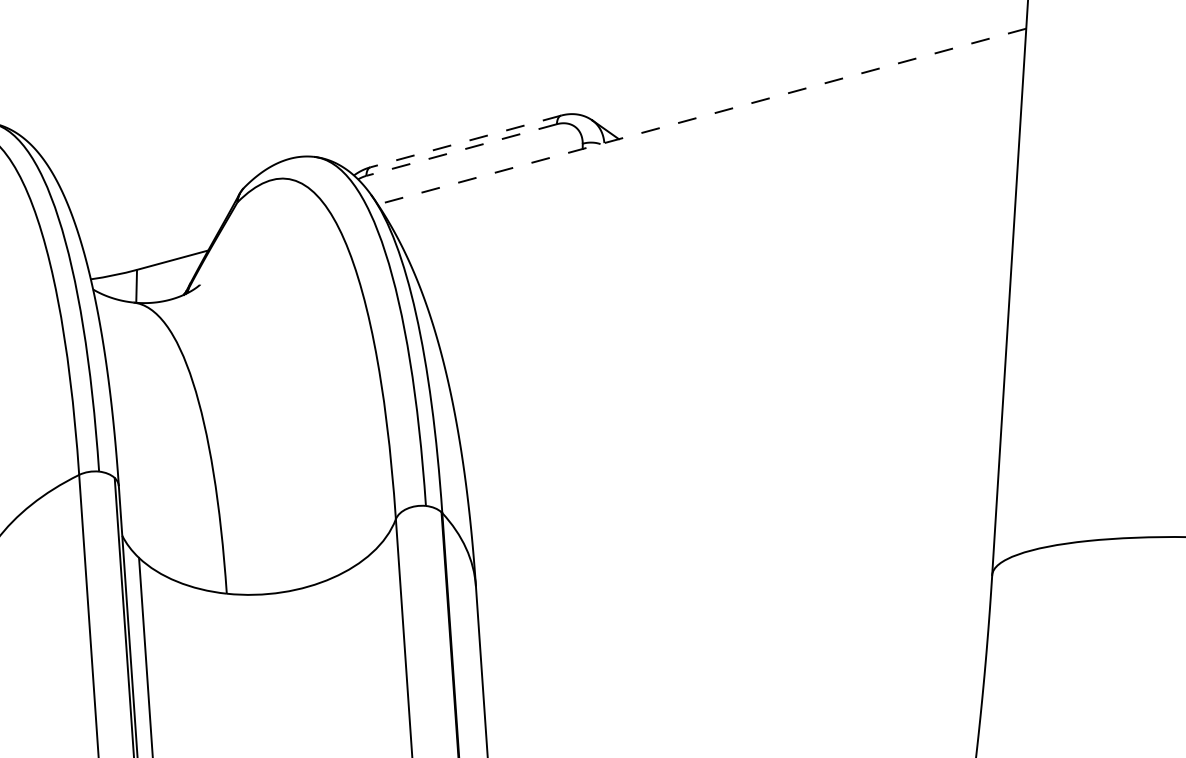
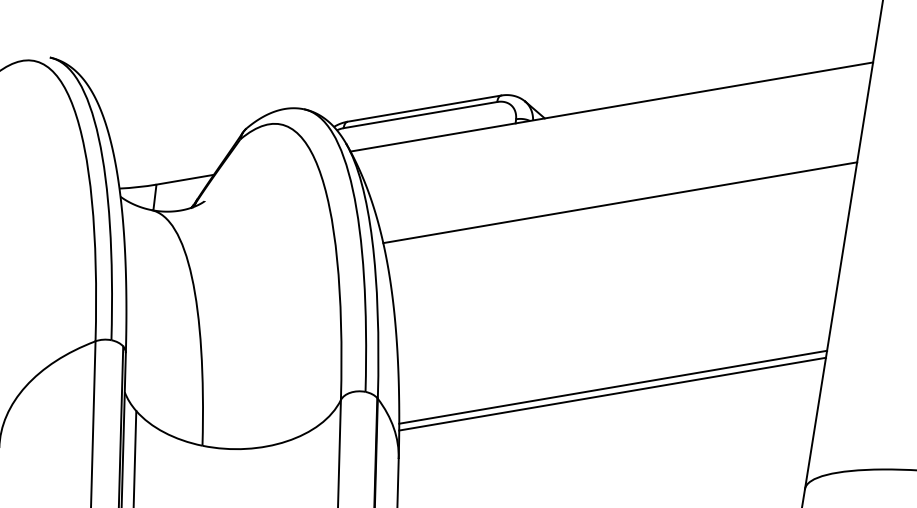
line: (702, 116) -> (612, 106), dashed -> solid
line: (465, 141) -> (424, 108), dashed -> solid
line: (461, 150) -> (420, 115), dashed -> solid
line: (724, 236) -> (620, 202), added
line: (737, 470) -> (612, 387), added
line: (737, 478) -> (612, 393), added

